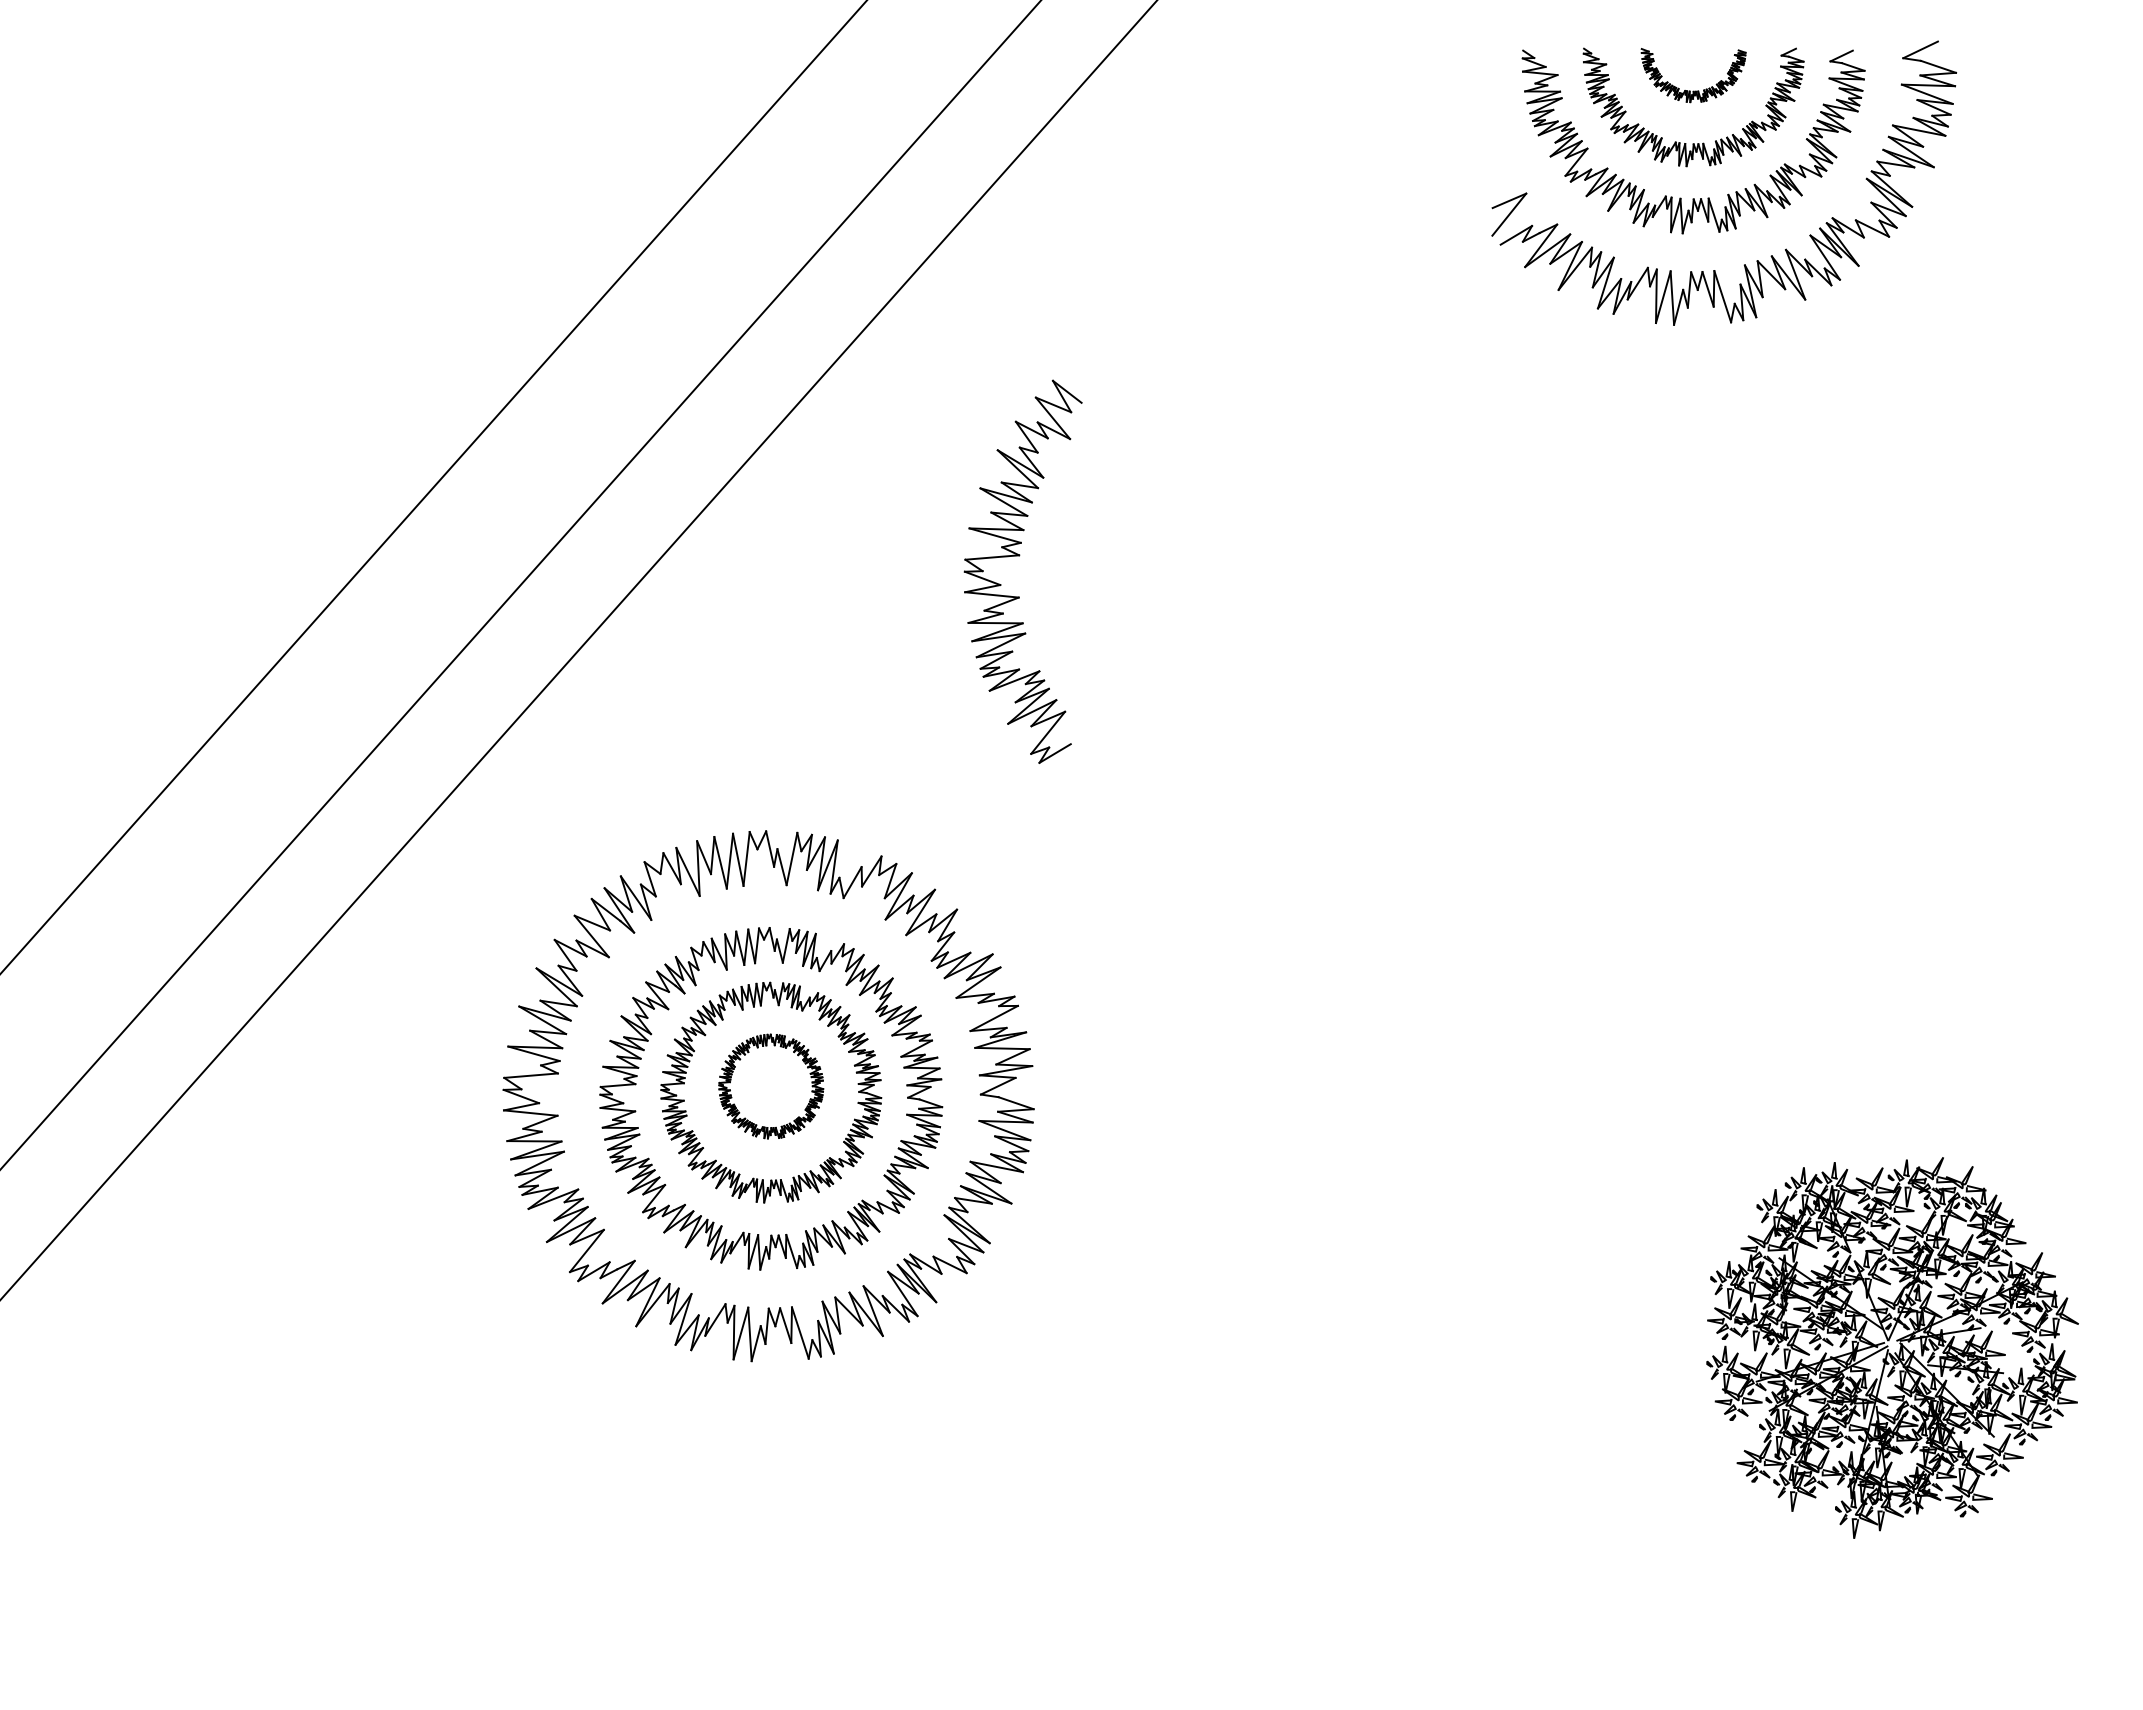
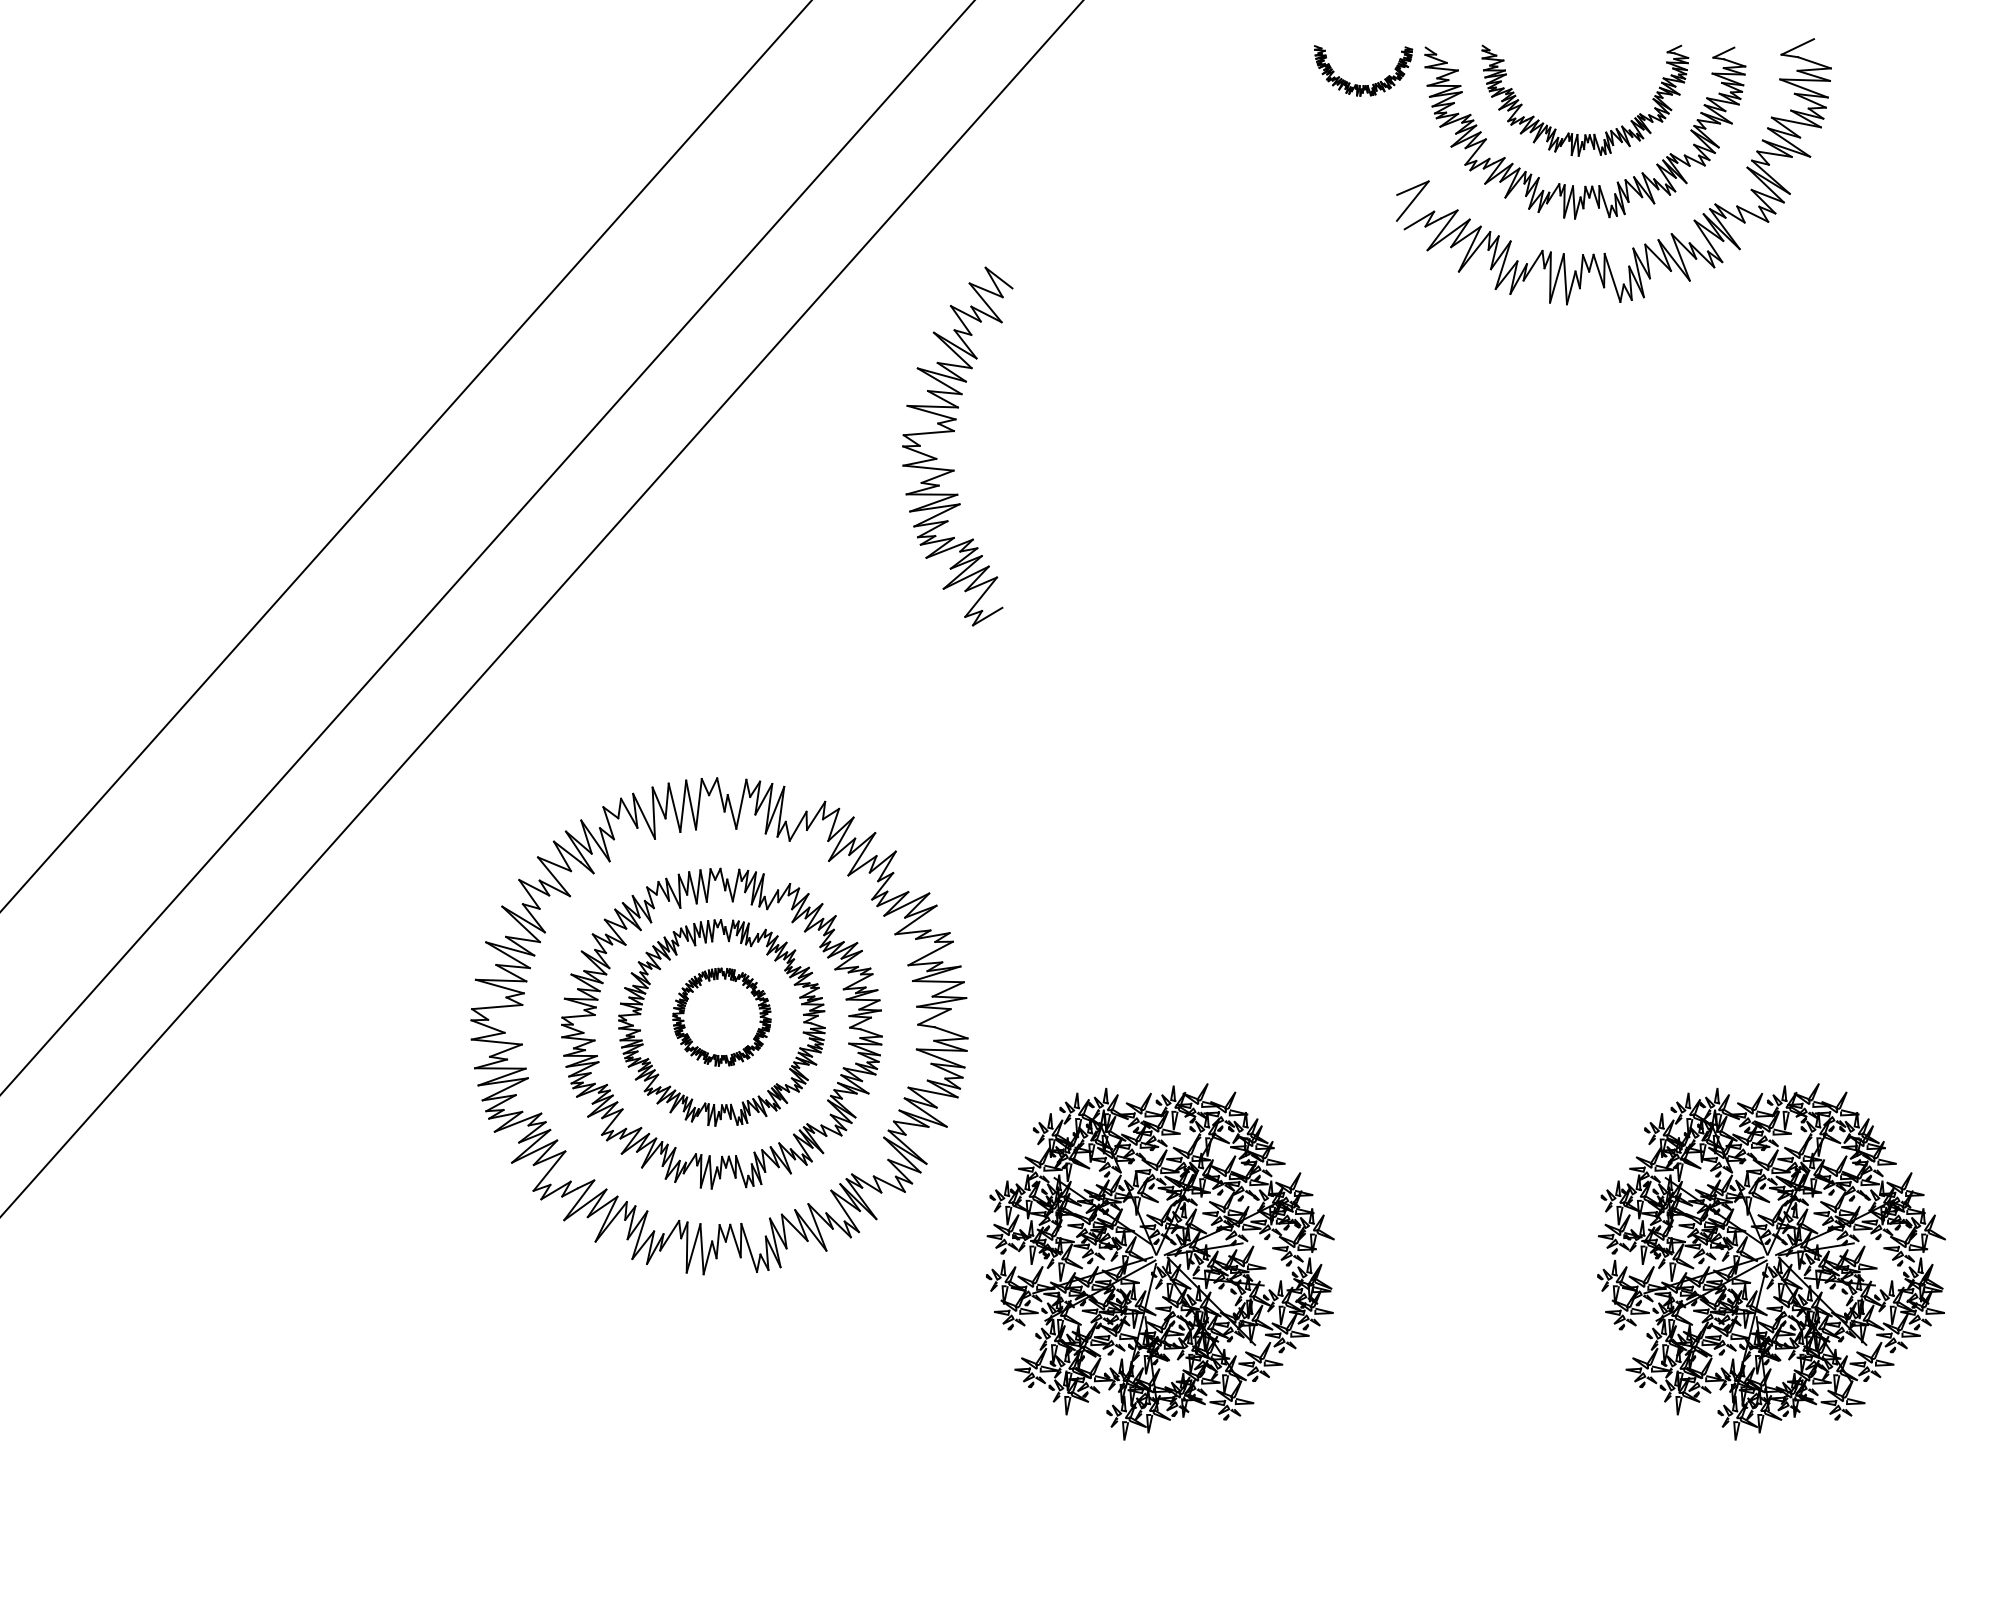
part: (1693, 90) -> (1363, 84), moved
part: (1019, 556) -> (954, 432), moved
part: (1239, 1347) -> (1160, 1261), added

